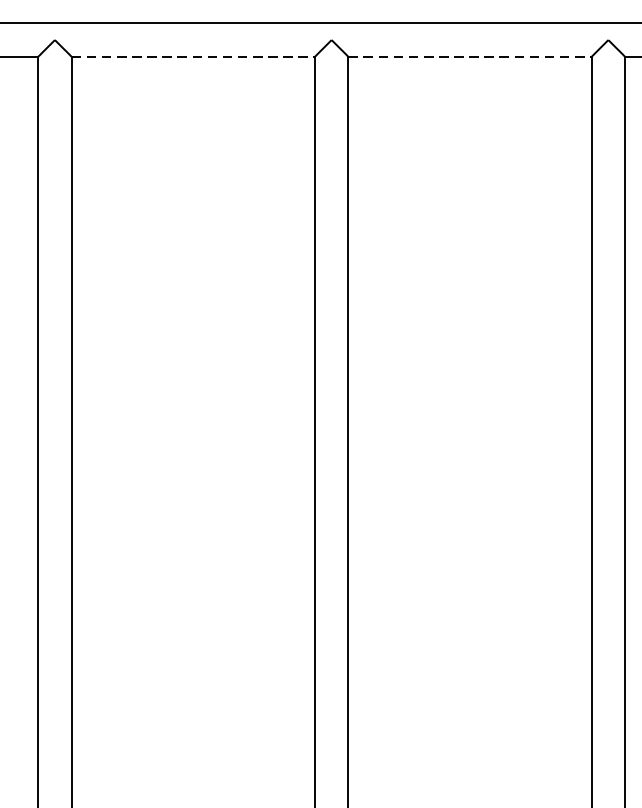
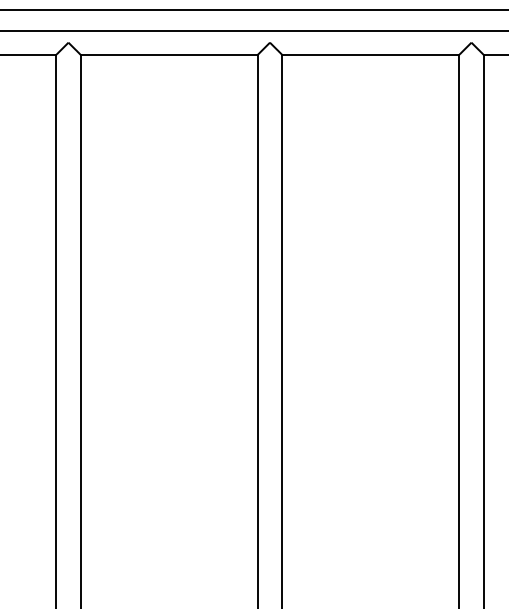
line: (193, 56) -> (169, 54), dashed -> solid
line: (469, 56) -> (370, 54), dashed -> solid

